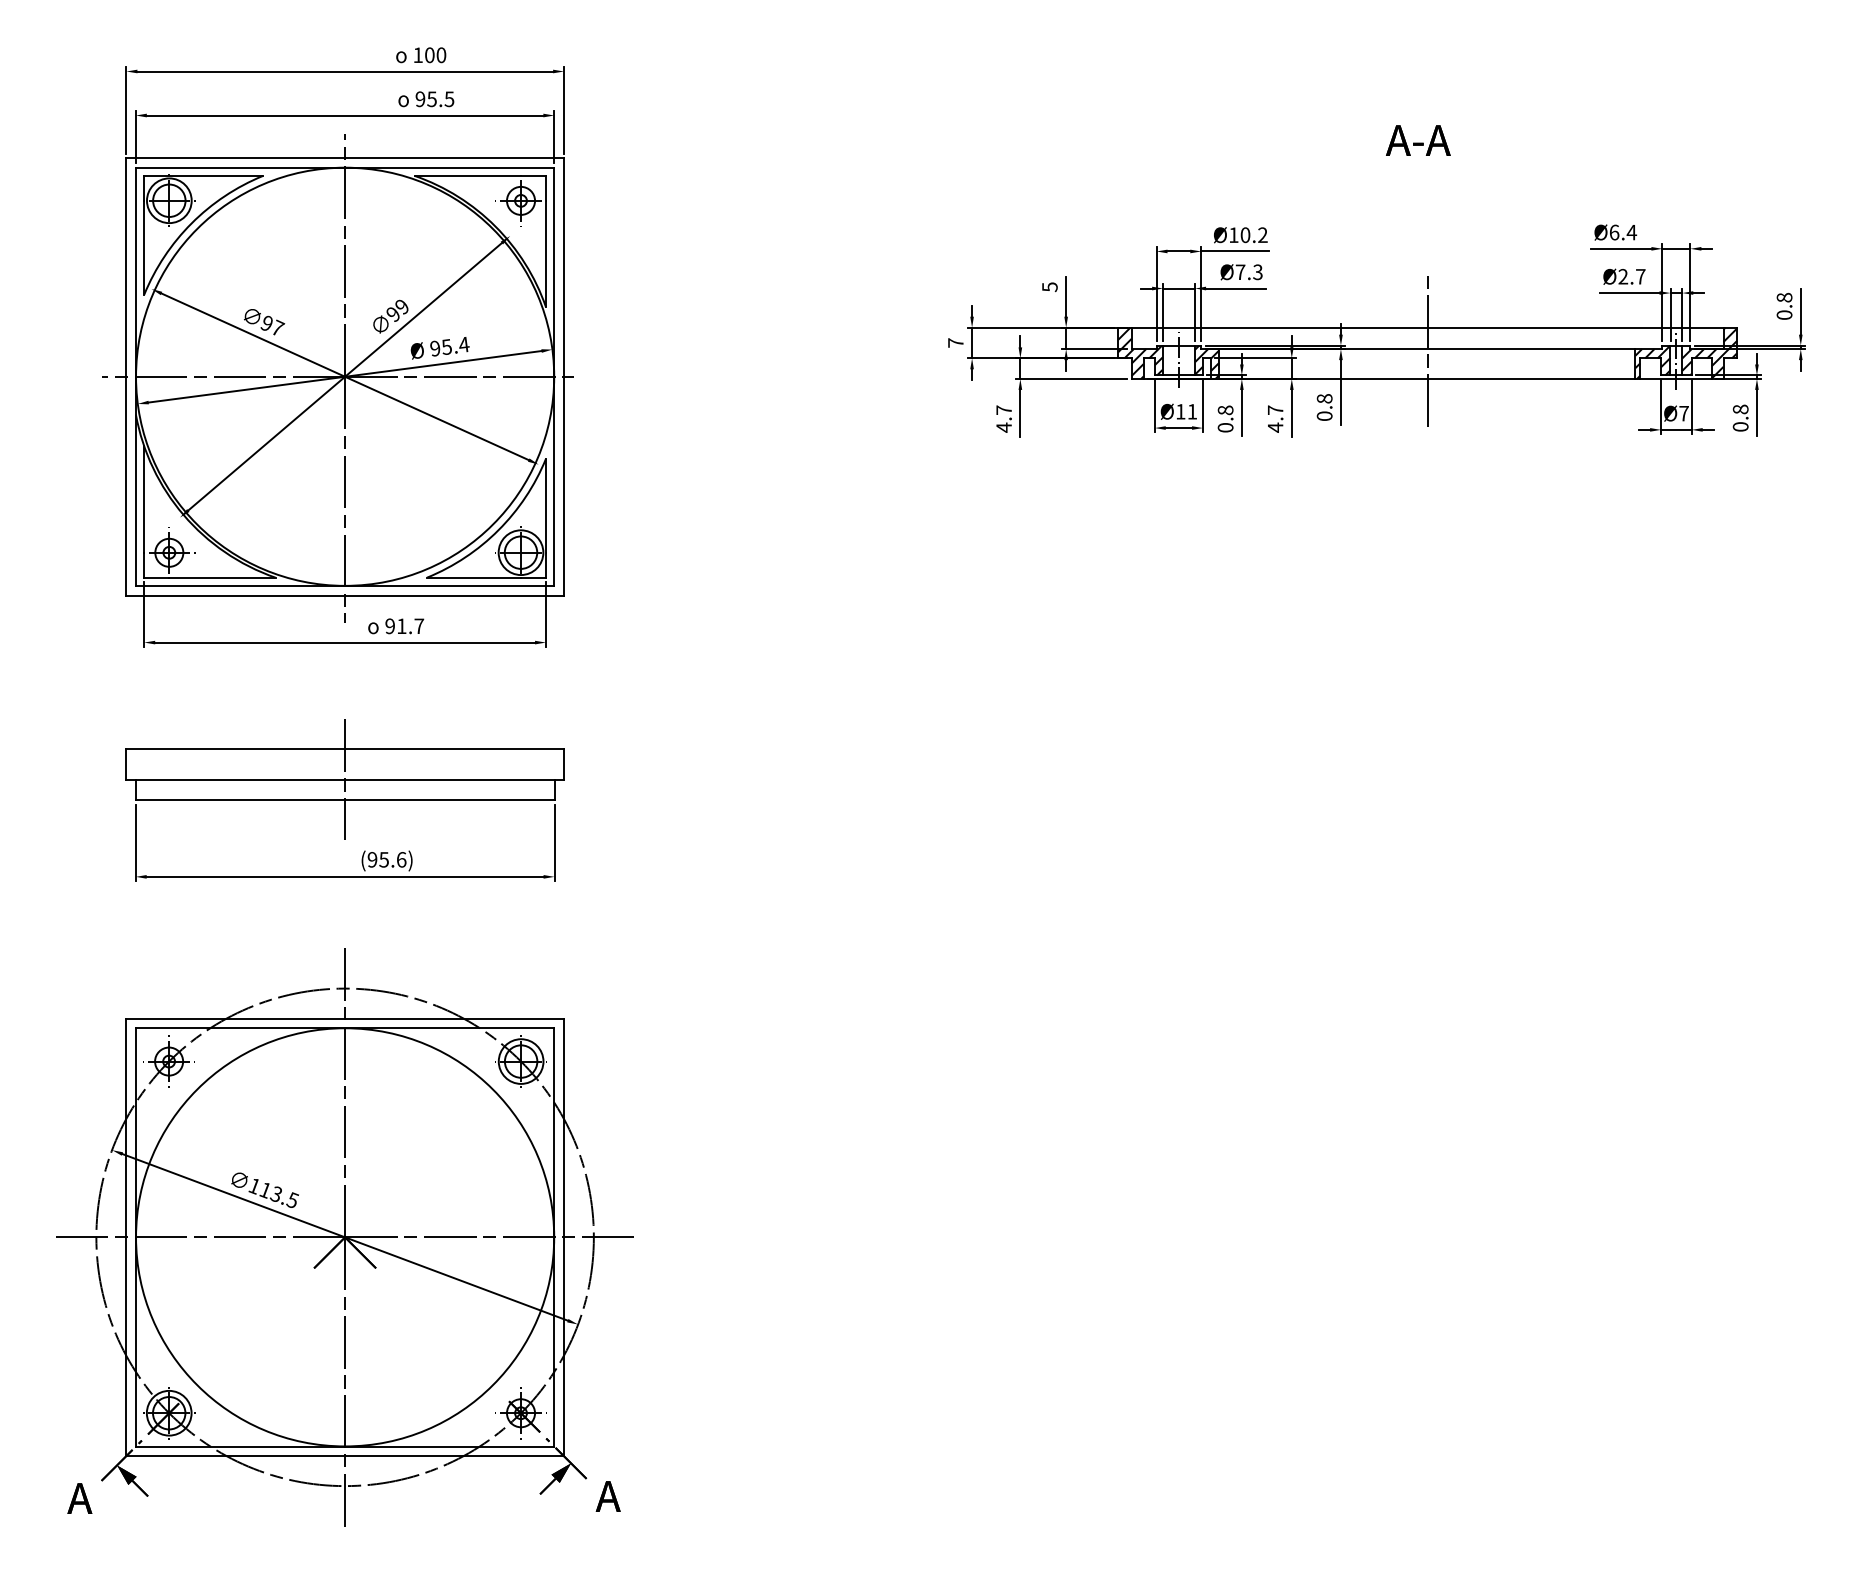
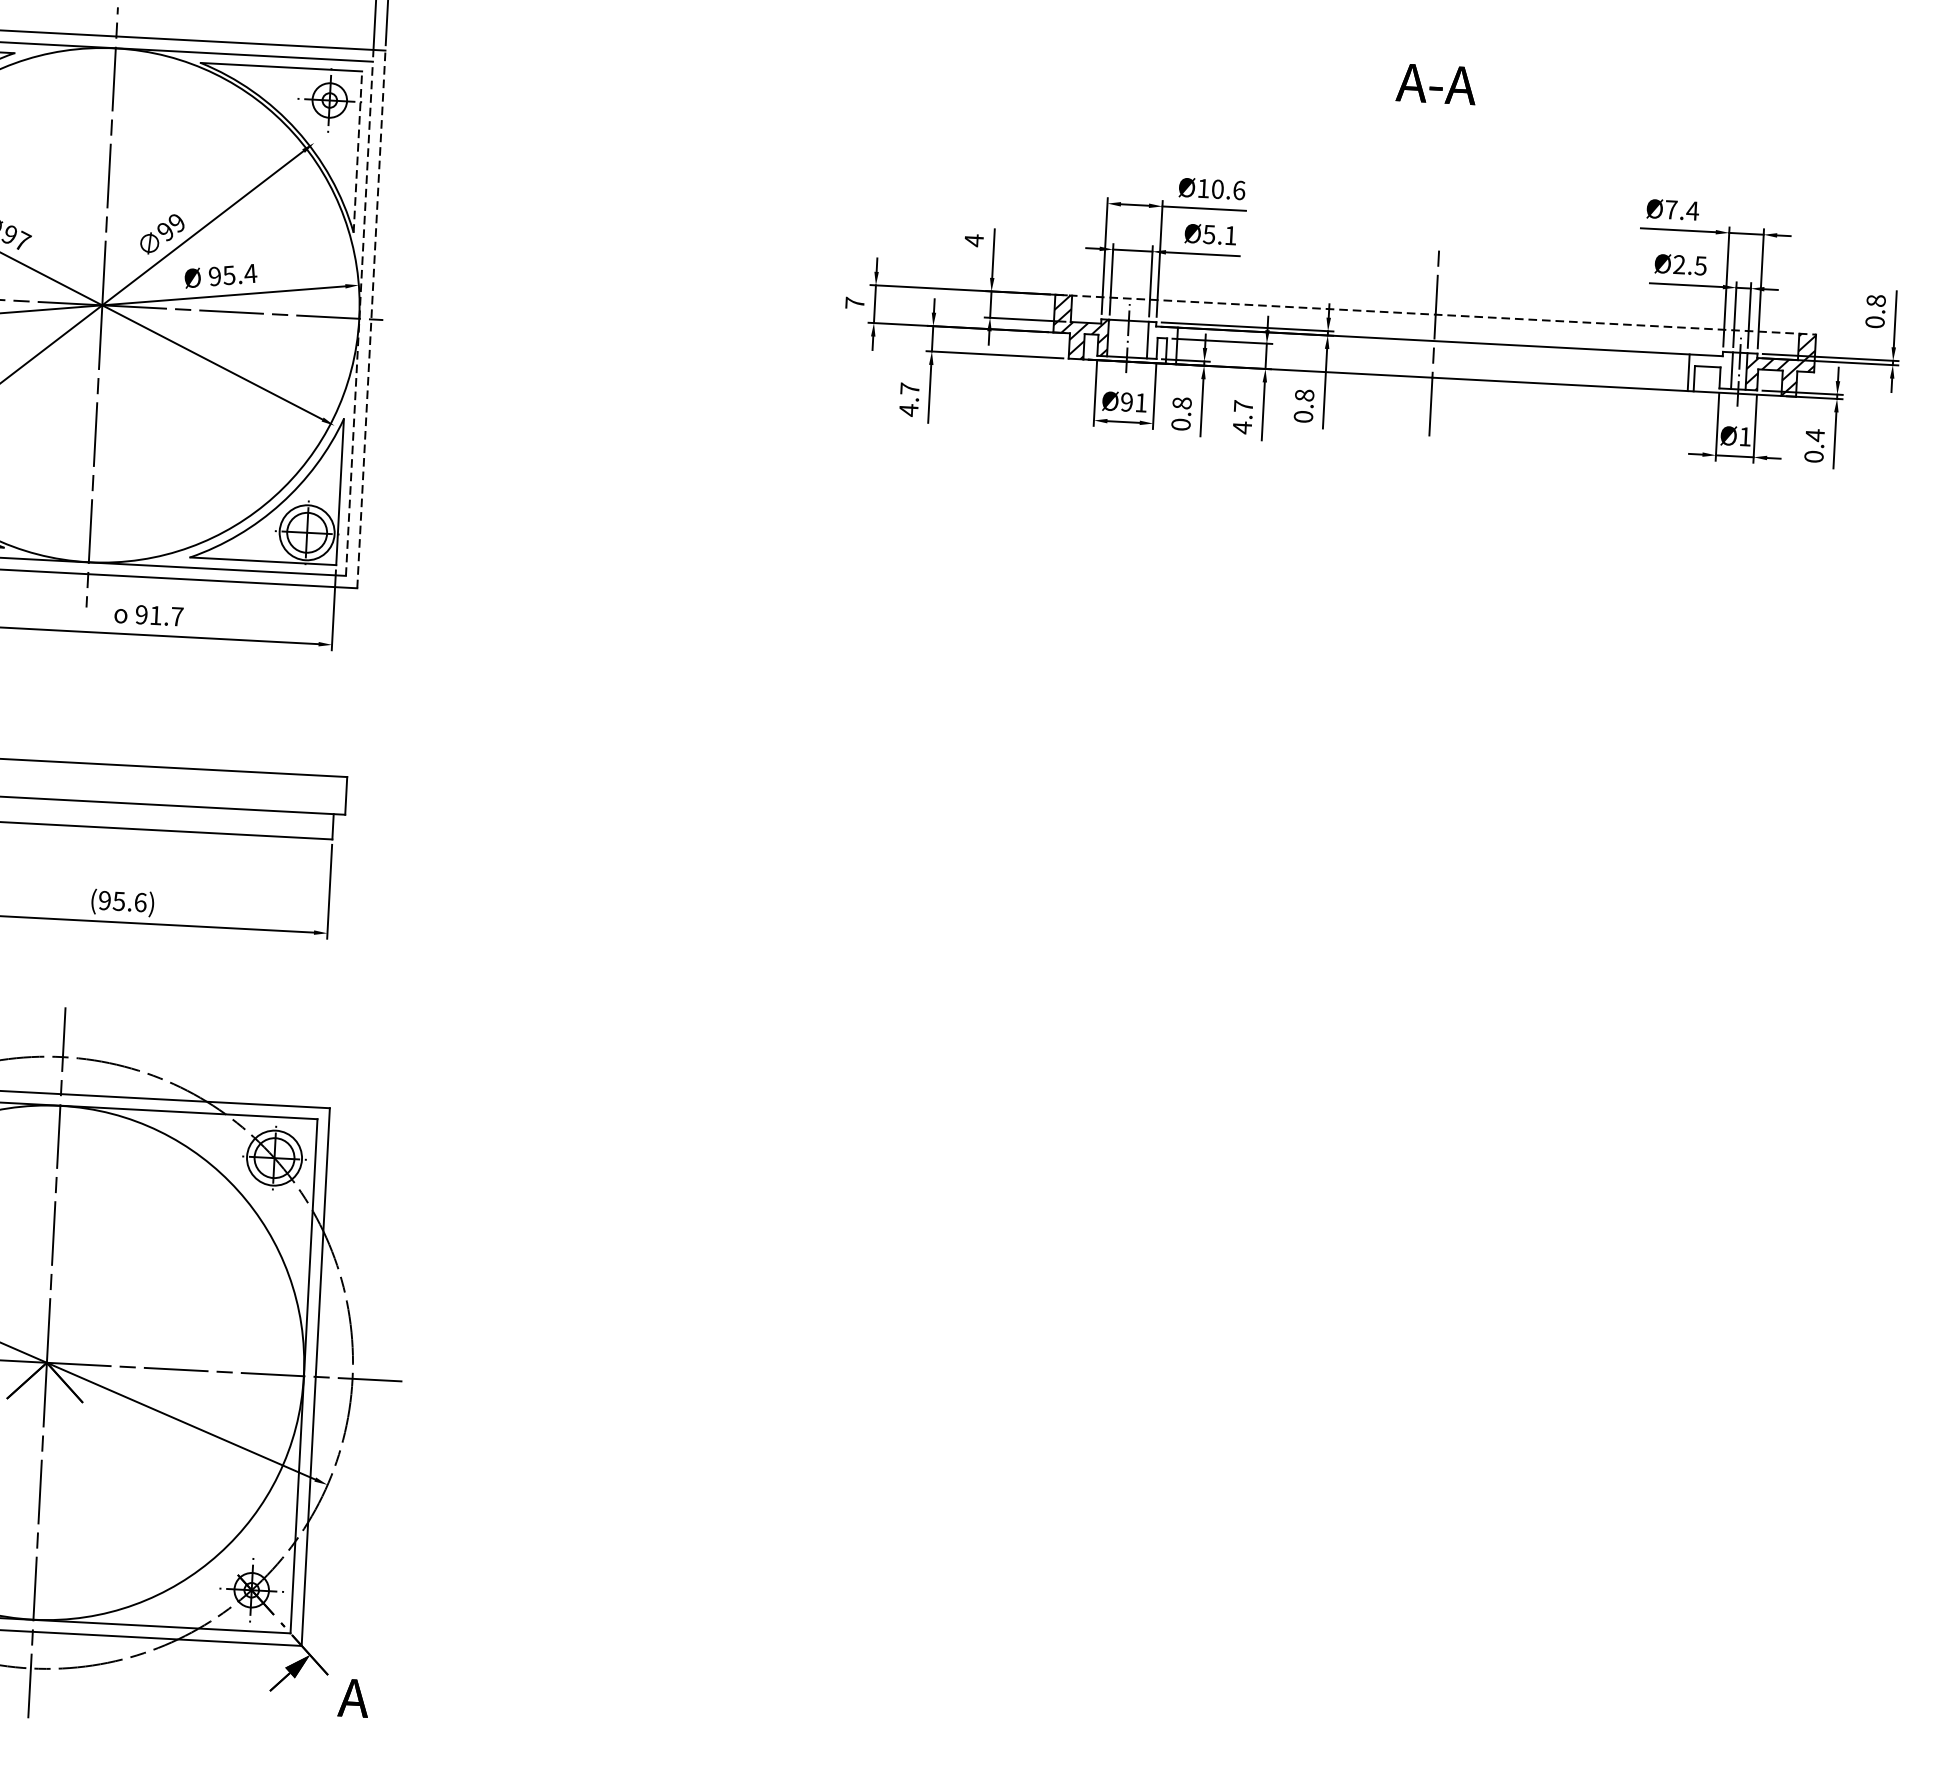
text: (1614, 232) -> (1671, 209), Ø6.4 -> Ø7.4
text: (1262, 235) -> (1238, 190), Ø10.2 -> Ø10.6
line: (546, 241) -> (358, 152), solid -> dashed
text: (1248, 272) -> (1219, 235), Ø7.3 -> Ø5.1
text: (1640, 276) -> (1700, 265), Ø2.7 -> Ø2.5
text: (1049, 287) -> (973, 240), 5 -> 4
line: (1427, 327) -> (1435, 314), solid -> dashed
hatch: (1207, 361) -> (1163, 342), removed
hatch: (1652, 361) -> (1709, 370), removed
line: (554, 376) -> (359, 318), solid -> dashed
line: (564, 376) -> (371, 319), solid -> dashed
text: (1740, 409) -> (1814, 435), 0.8 -> 0.4
text: (1180, 411) -> (1126, 401), Ø11 -> Ø91
text: (1683, 413) -> (1744, 436), Ø7 -> Ø1
line: (345, 779) -> (76, 800), removed

